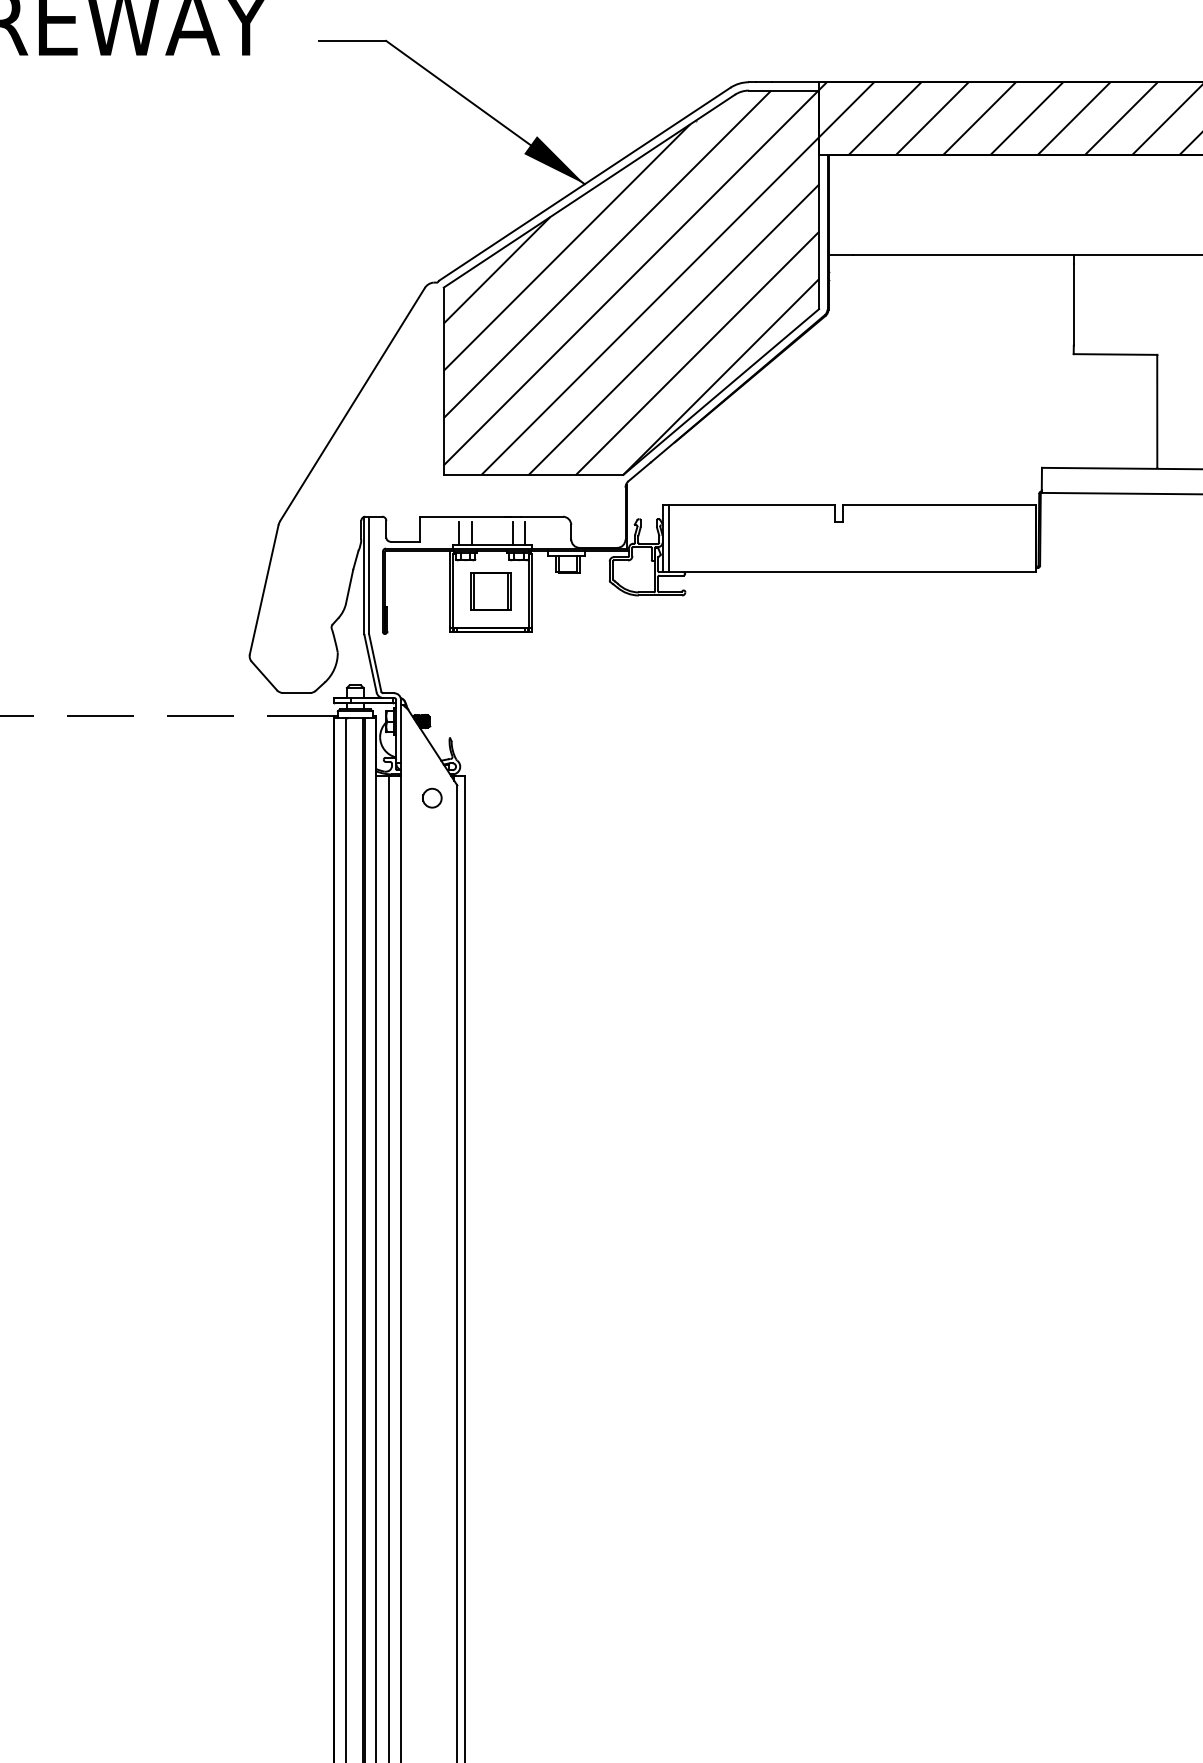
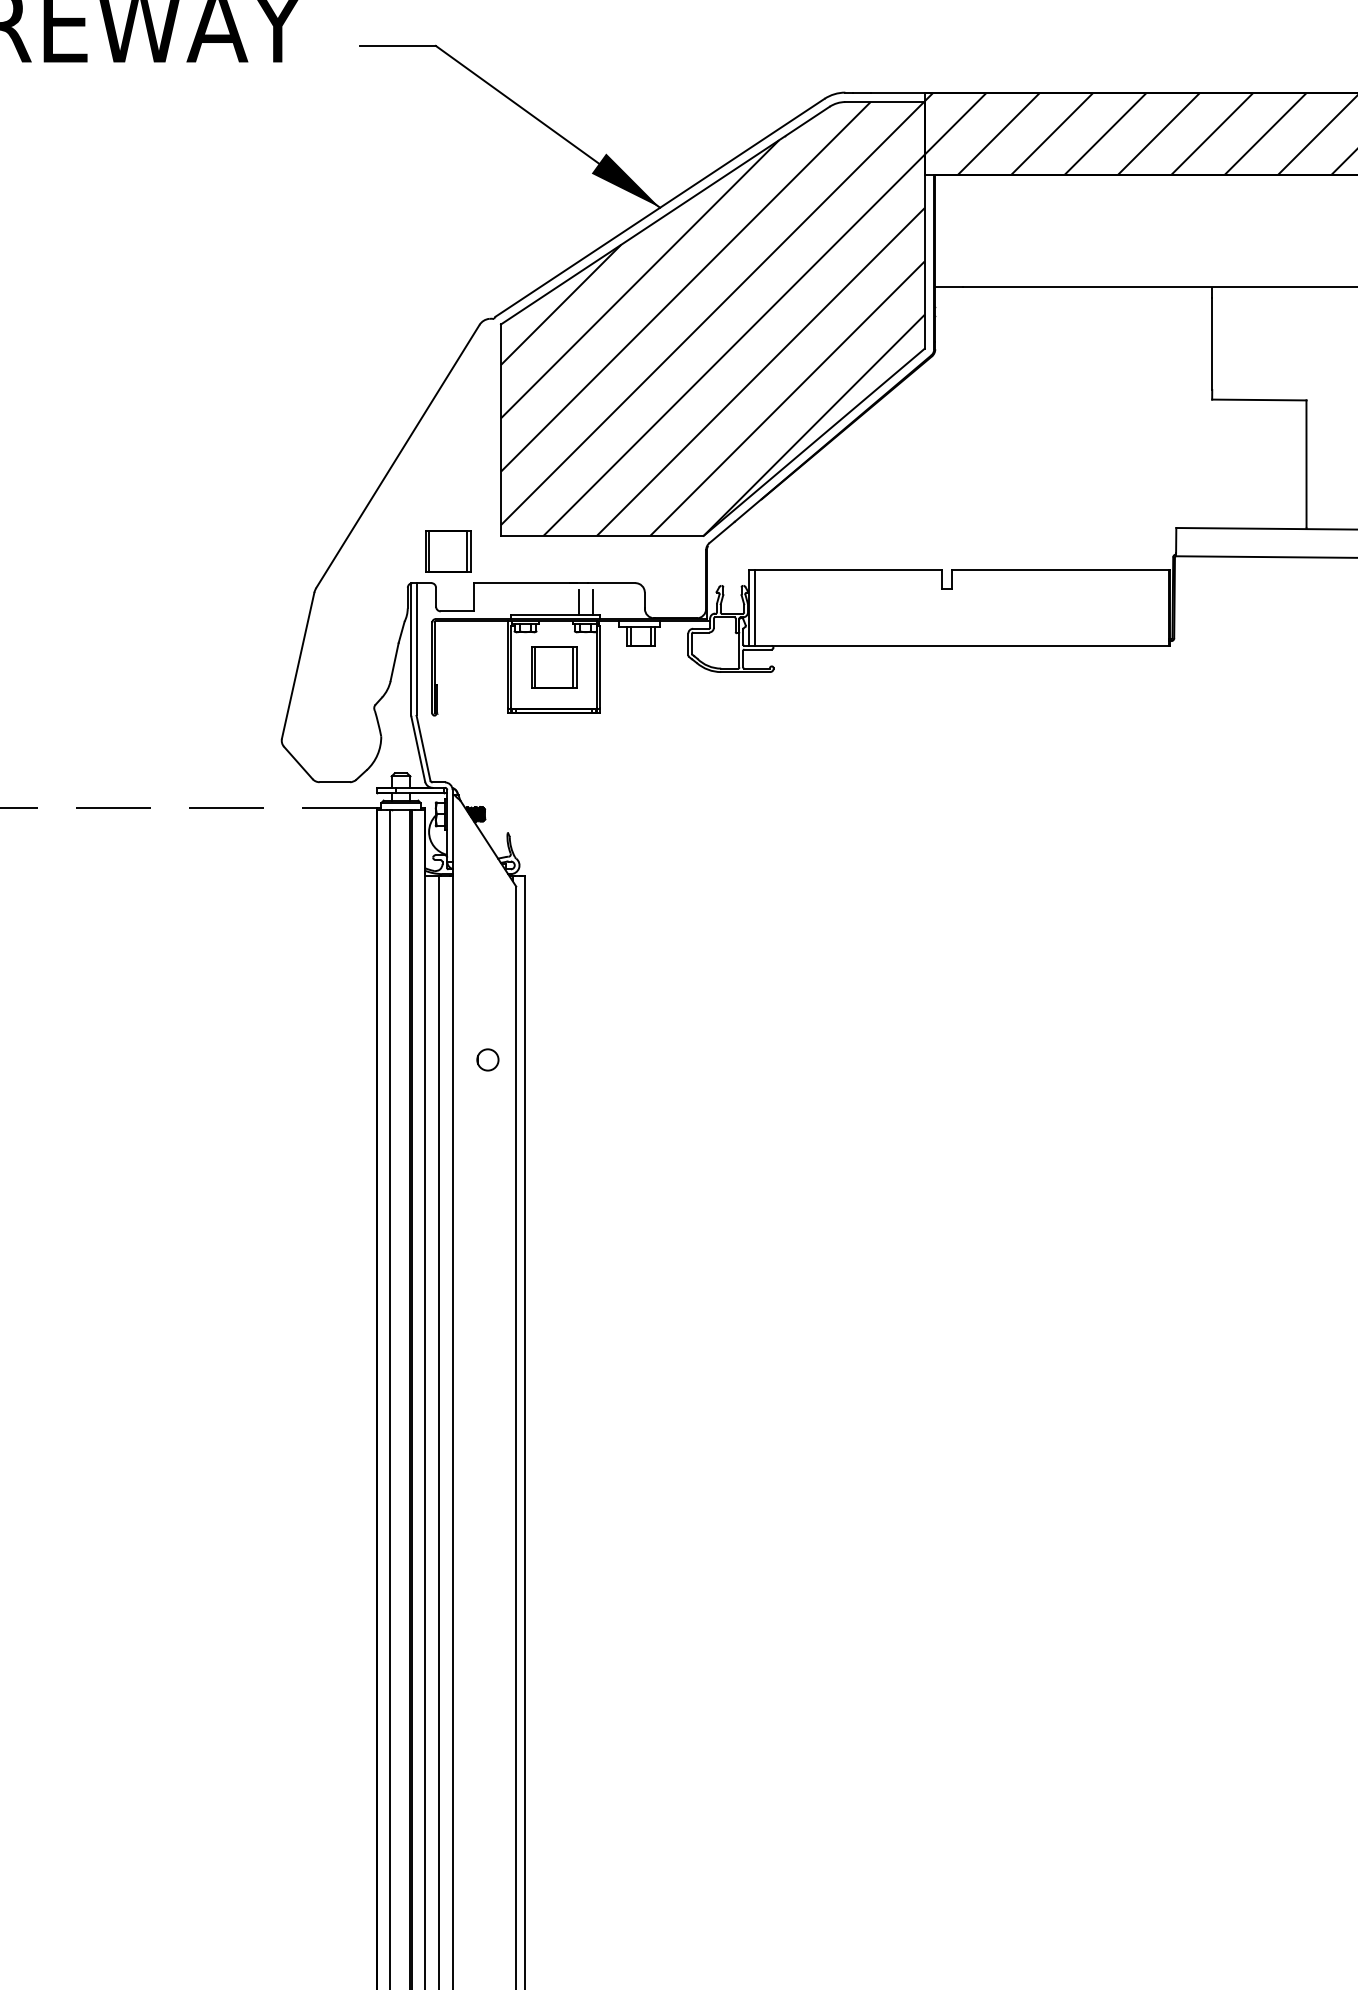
part: (397, 488) -> (448, 551), added
line: (459, 533) -> (518, 602), removed
line: (471, 533) -> (532, 602), removed
circle: (431, 797) -> (487, 1059), moved

